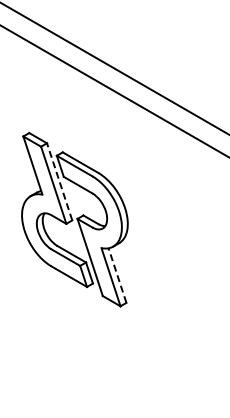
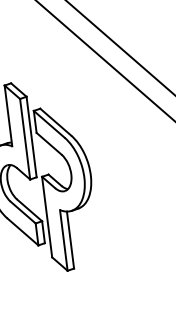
line: (59, 181) -> (31, 136), dashed -> solid
line: (117, 275) -> (70, 239), dashed -> solid

